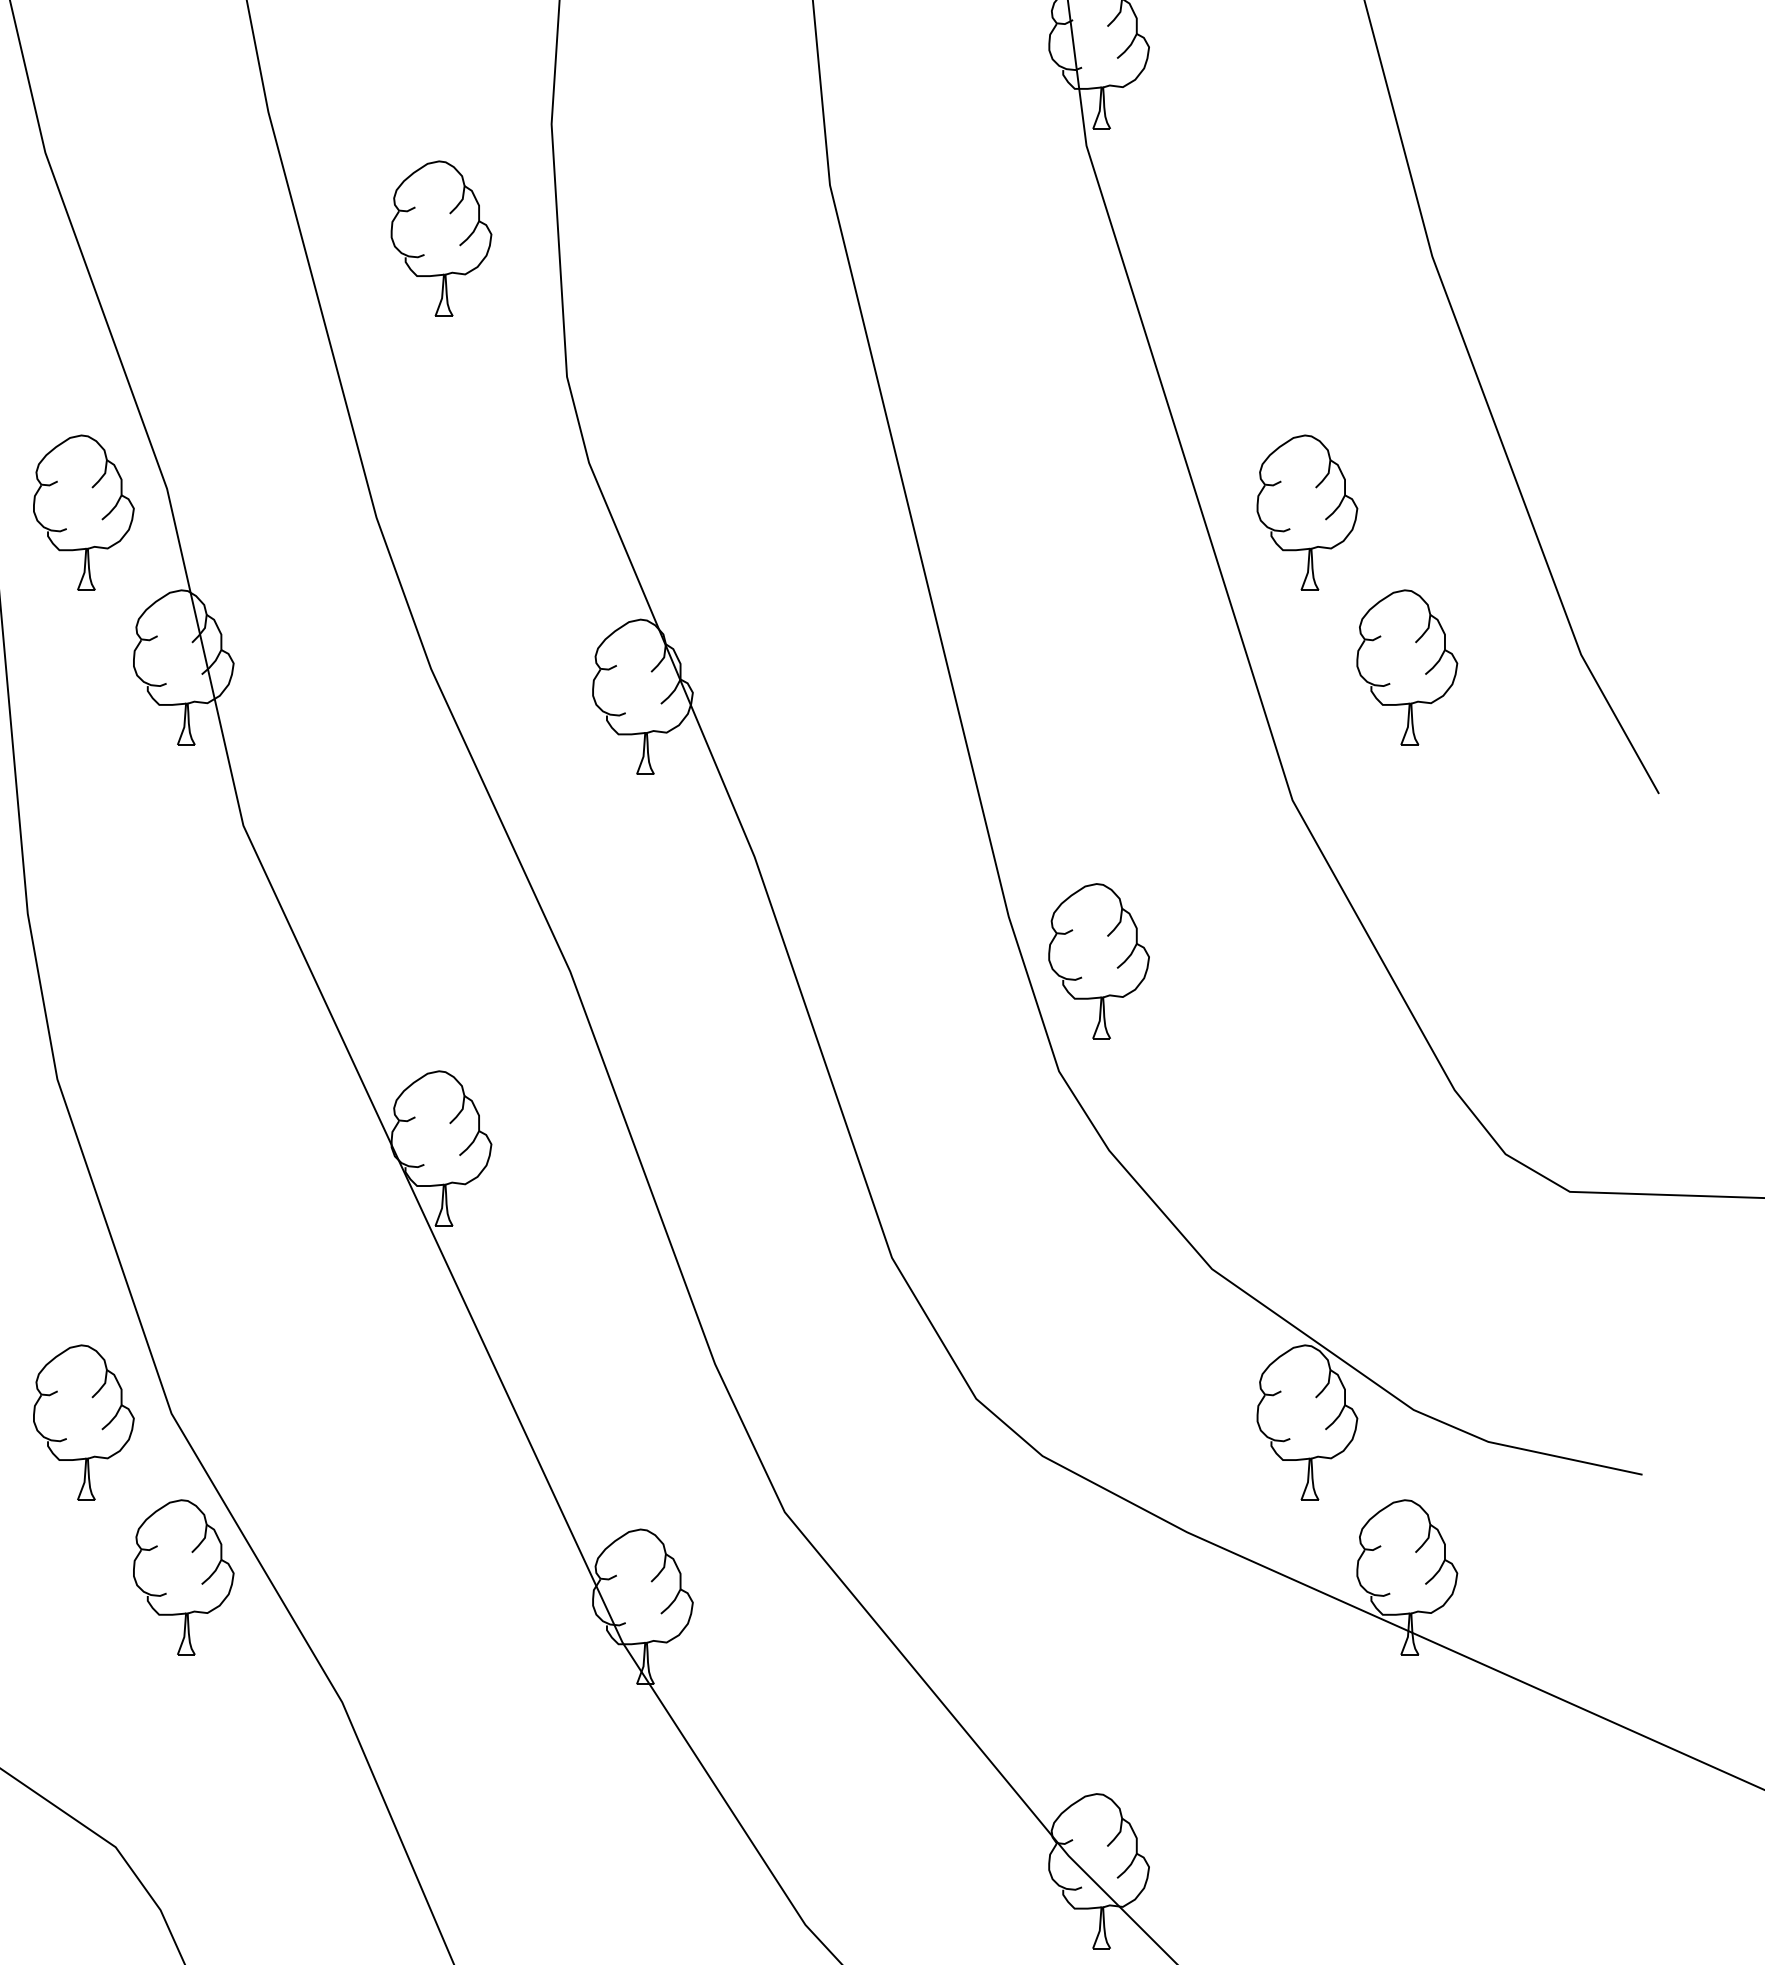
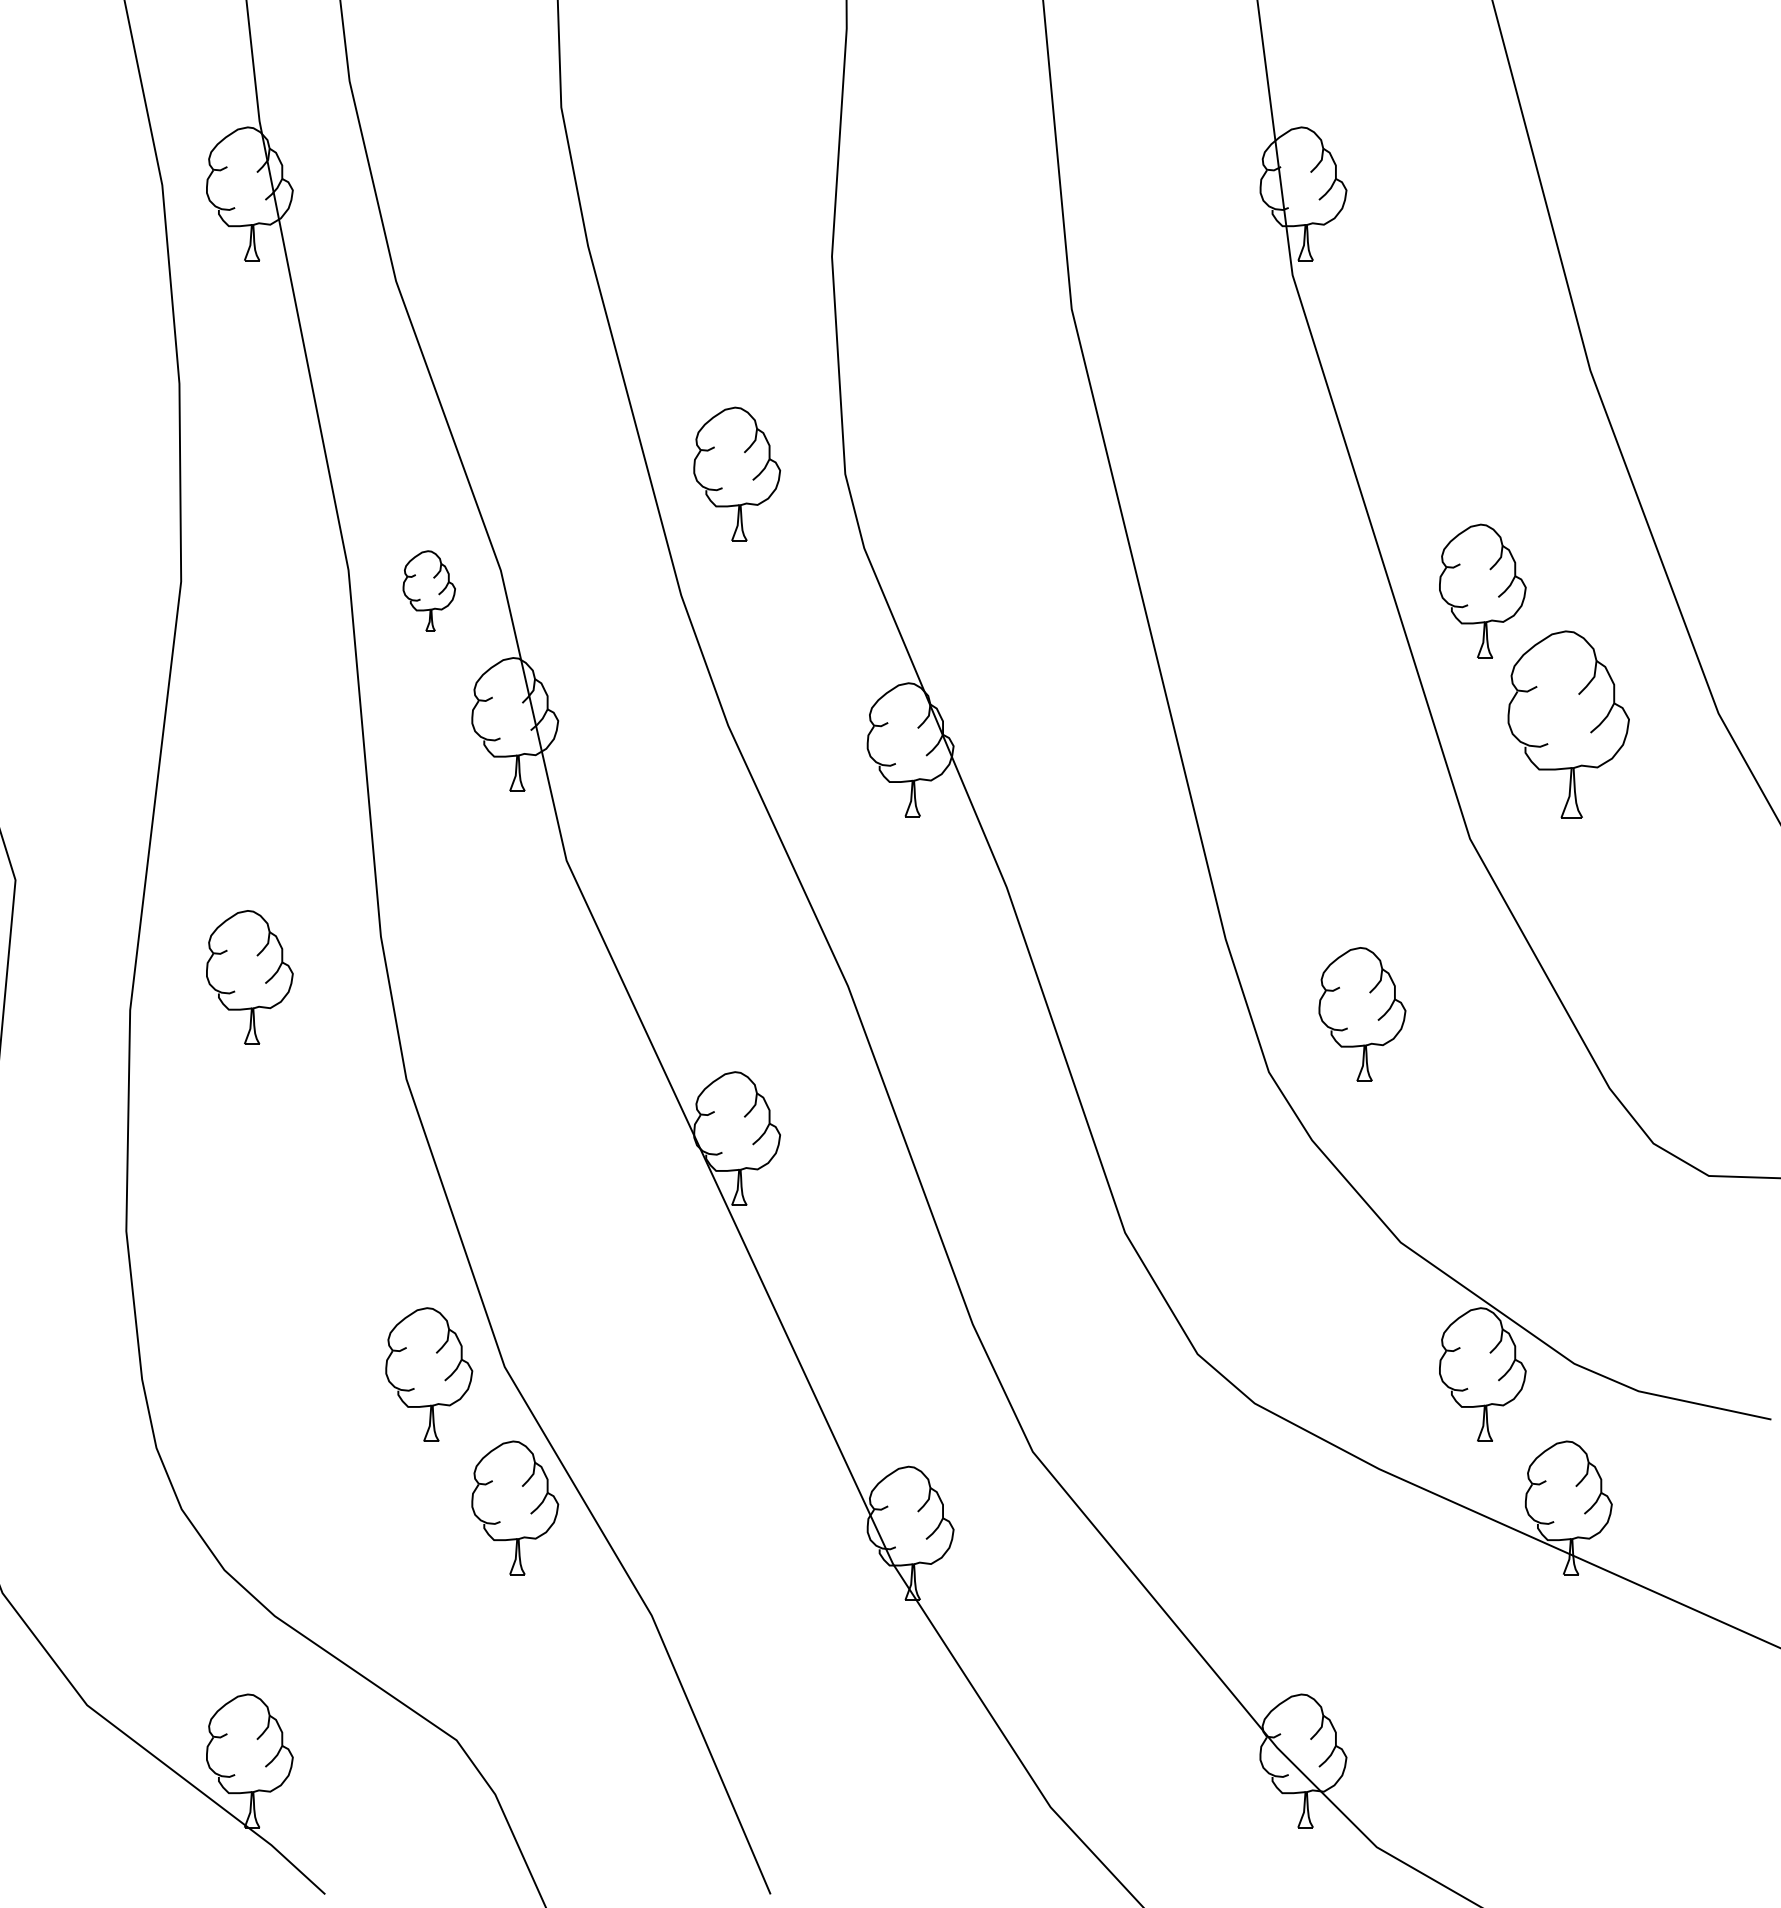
part: (441, 237) -> (737, 473), moved
part: (84, 511) -> (429, 590), size x0.6
part: (1406, 667) -> (1568, 724), size x1.4
part: (1099, 961) -> (1362, 1014), moved

